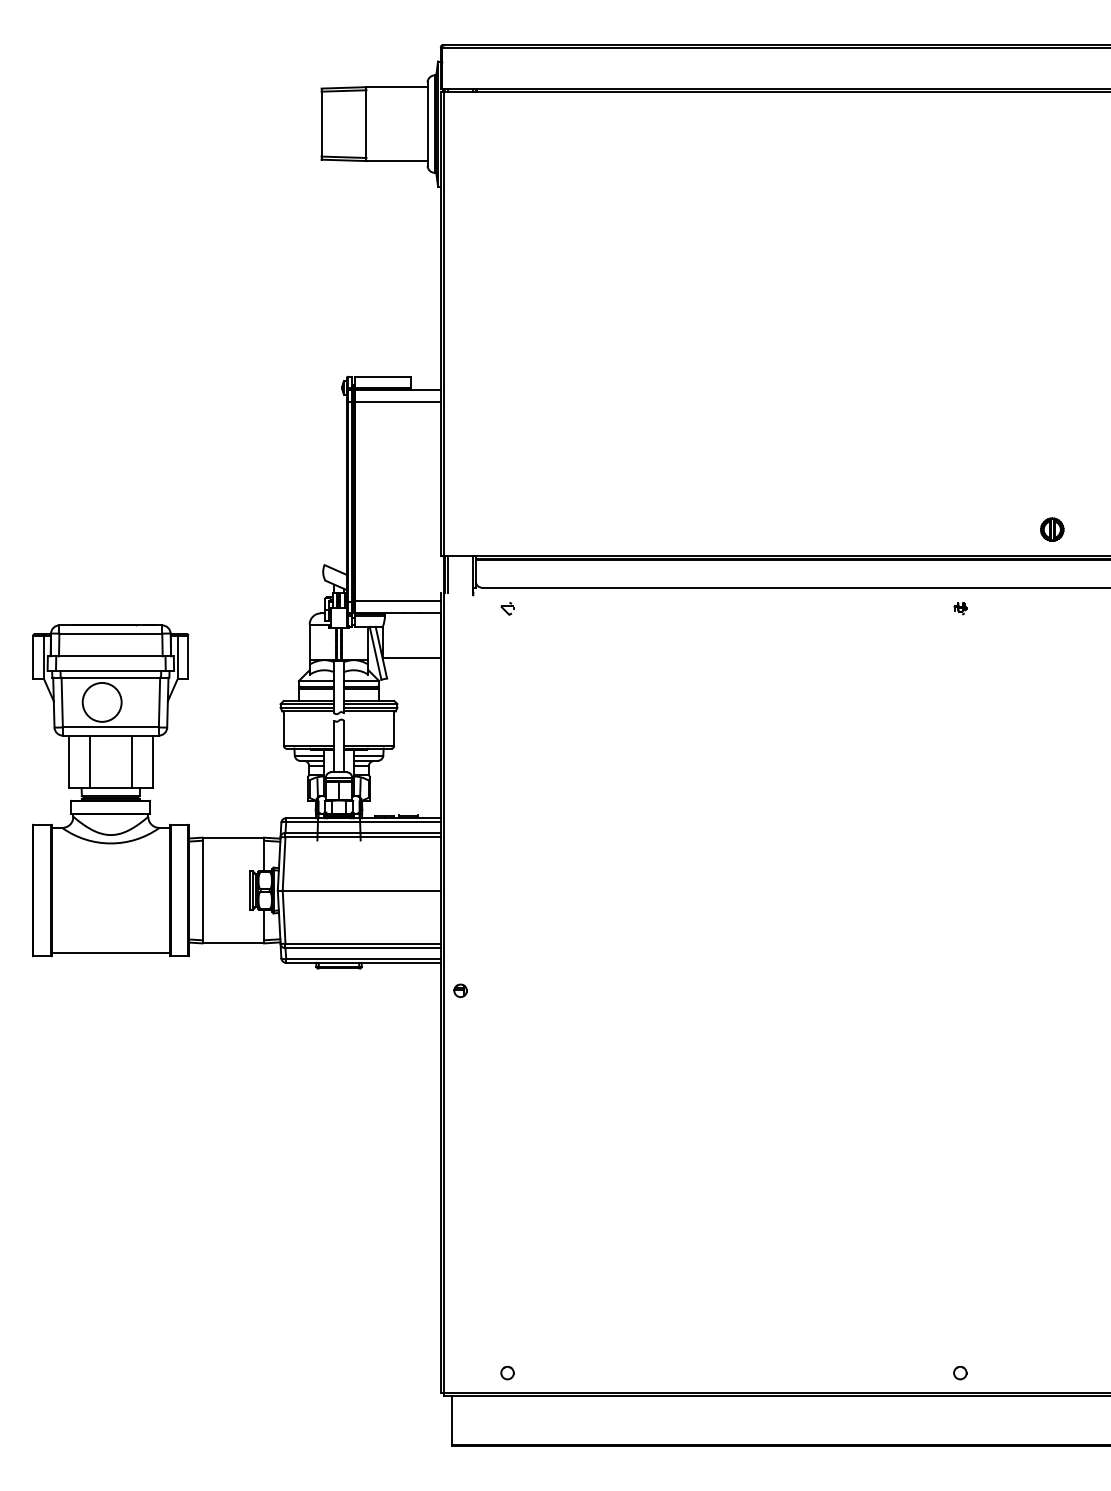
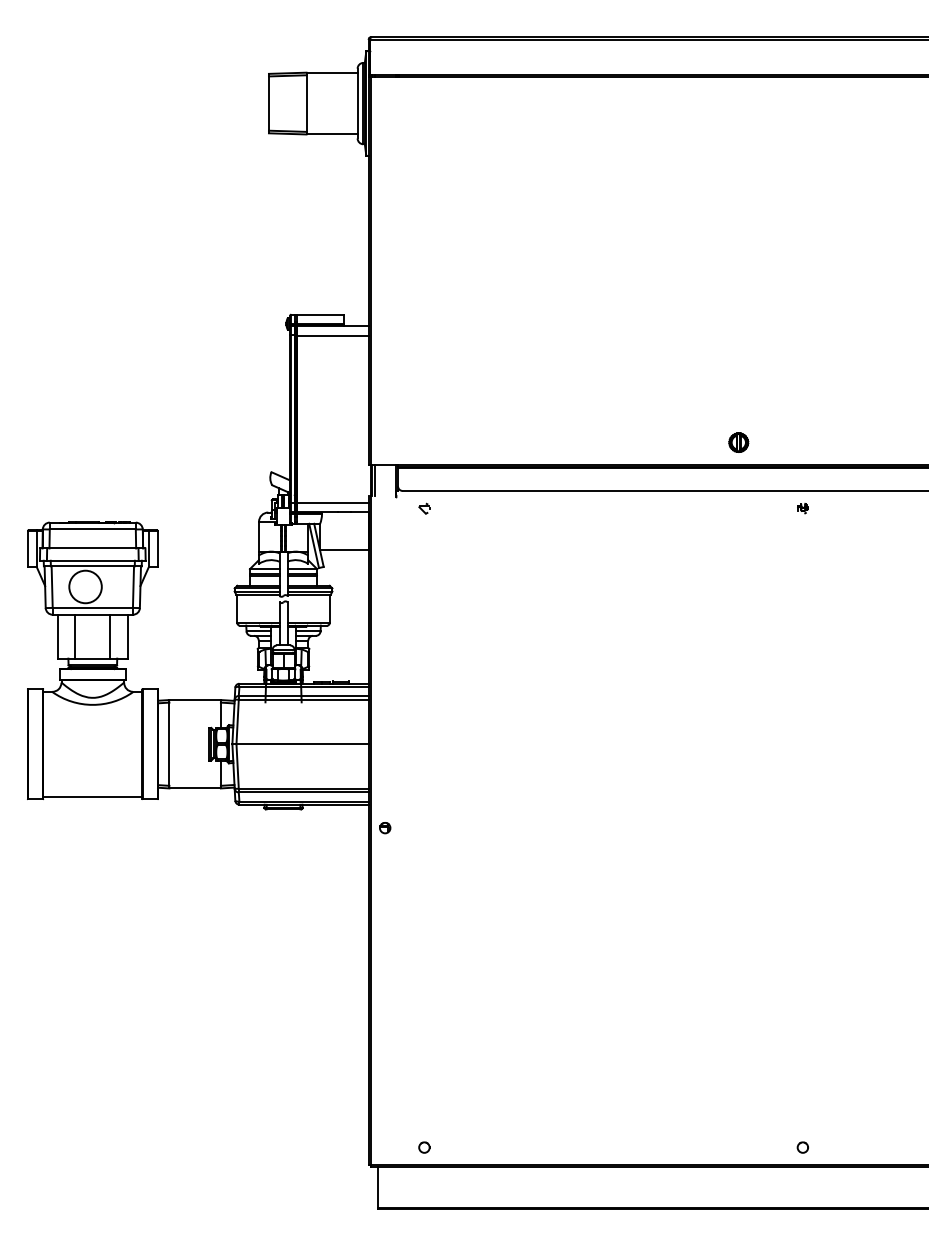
part: (1051, 529) -> (738, 442), moved

